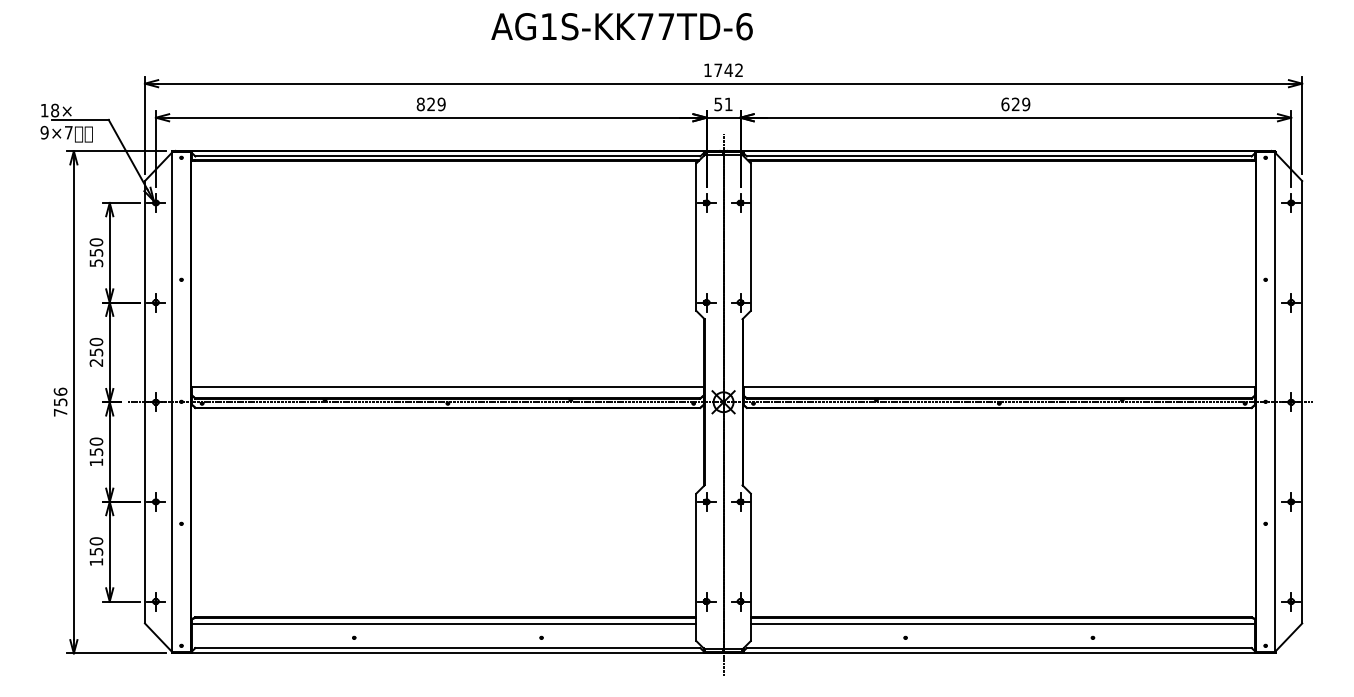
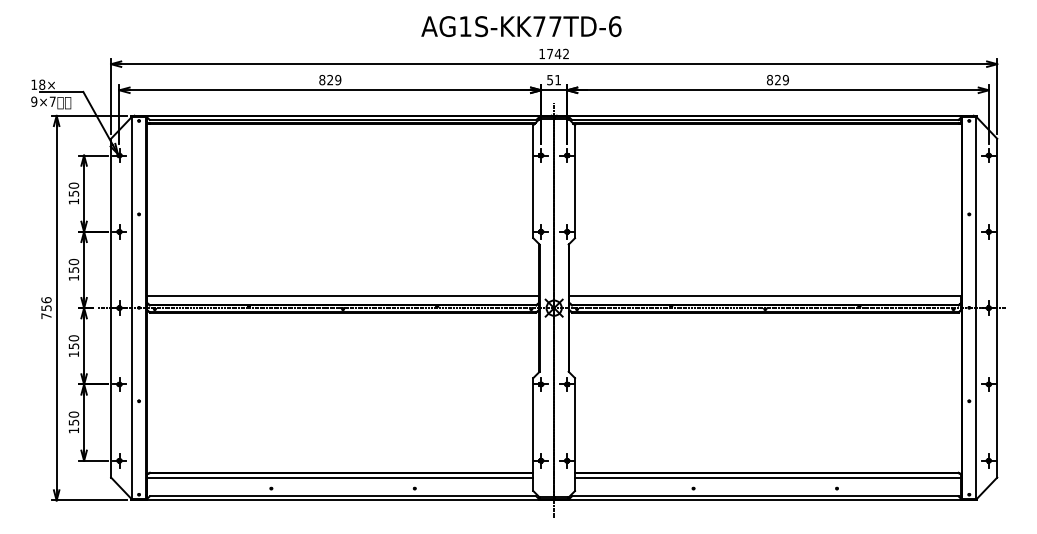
text: (622, 26) -> (521, 26), moved
text: (1006, 104) -> (770, 80), 629 -> 829
text: (95, 262) -> (73, 201), 550 -> 150
text: (95, 362) -> (73, 277), 250 -> 150

